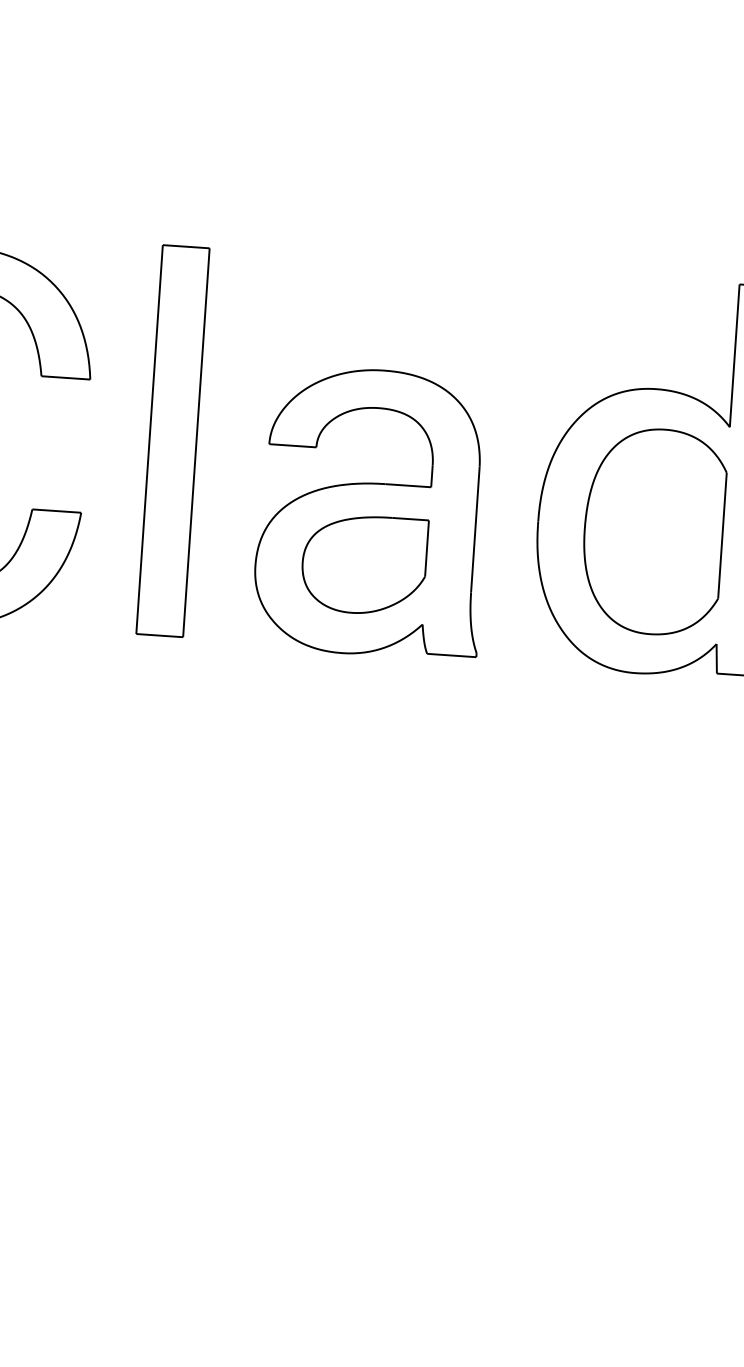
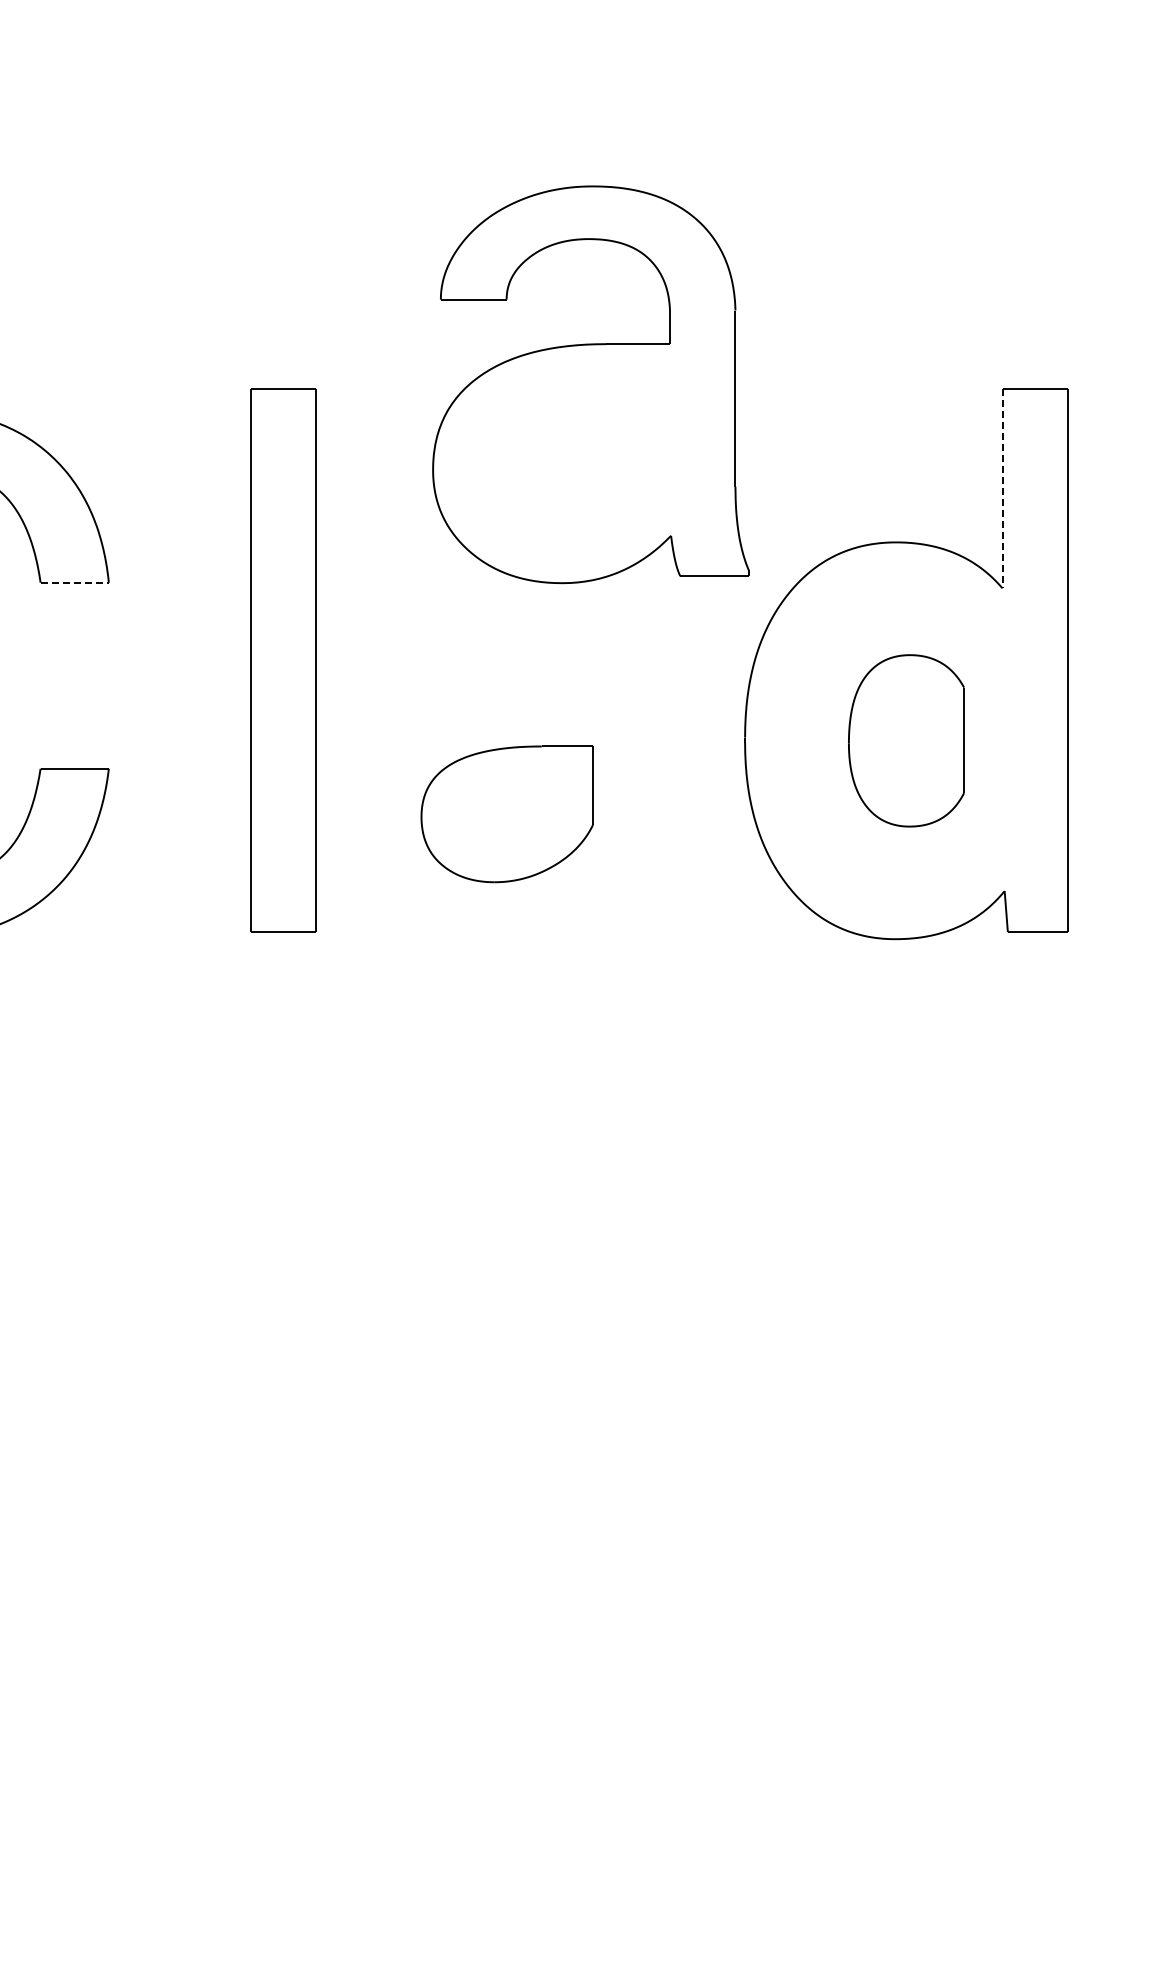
line: (734, 355) -> (1002, 488), solid -> dashed
line: (66, 377) -> (75, 582), solid -> dashed
part: (172, 441) -> (283, 660), moved
part: (372, 512) -> (590, 384), moved
part: (653, 531) -> (906, 740), size x0.6

